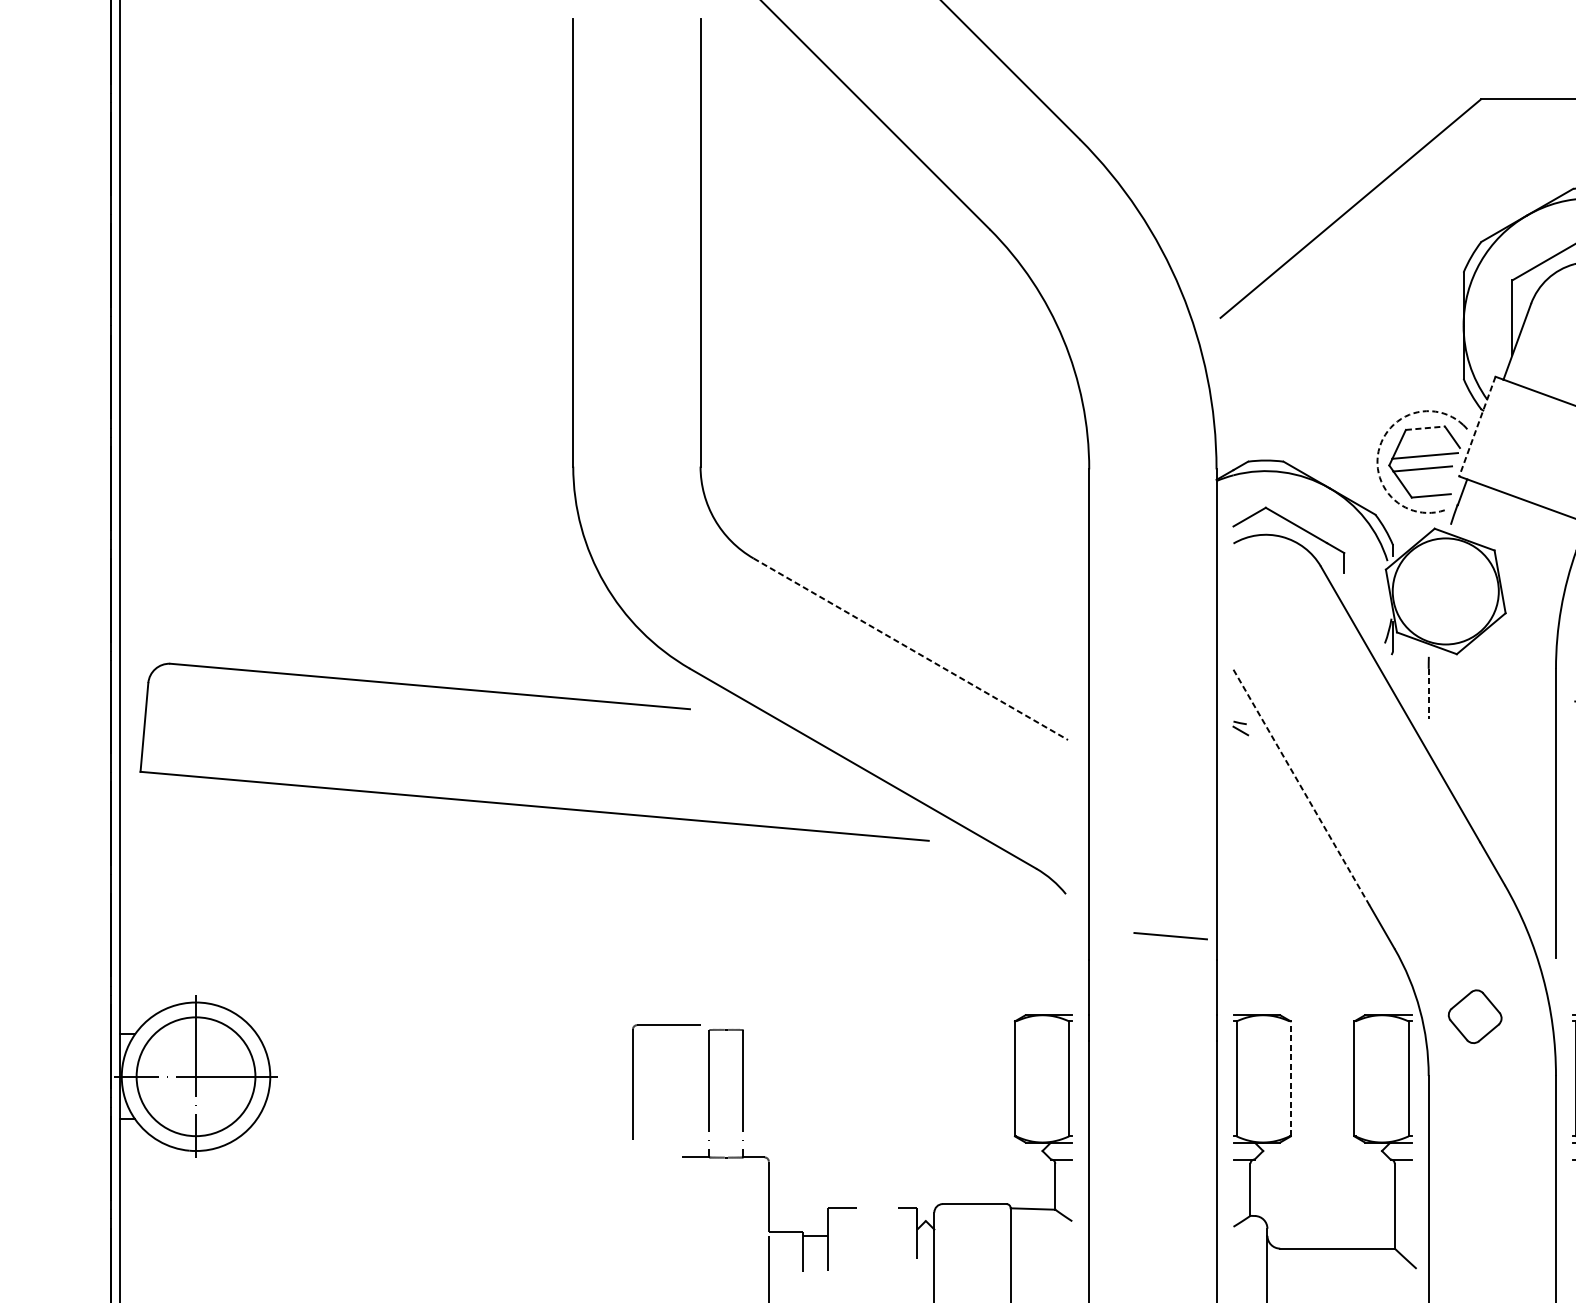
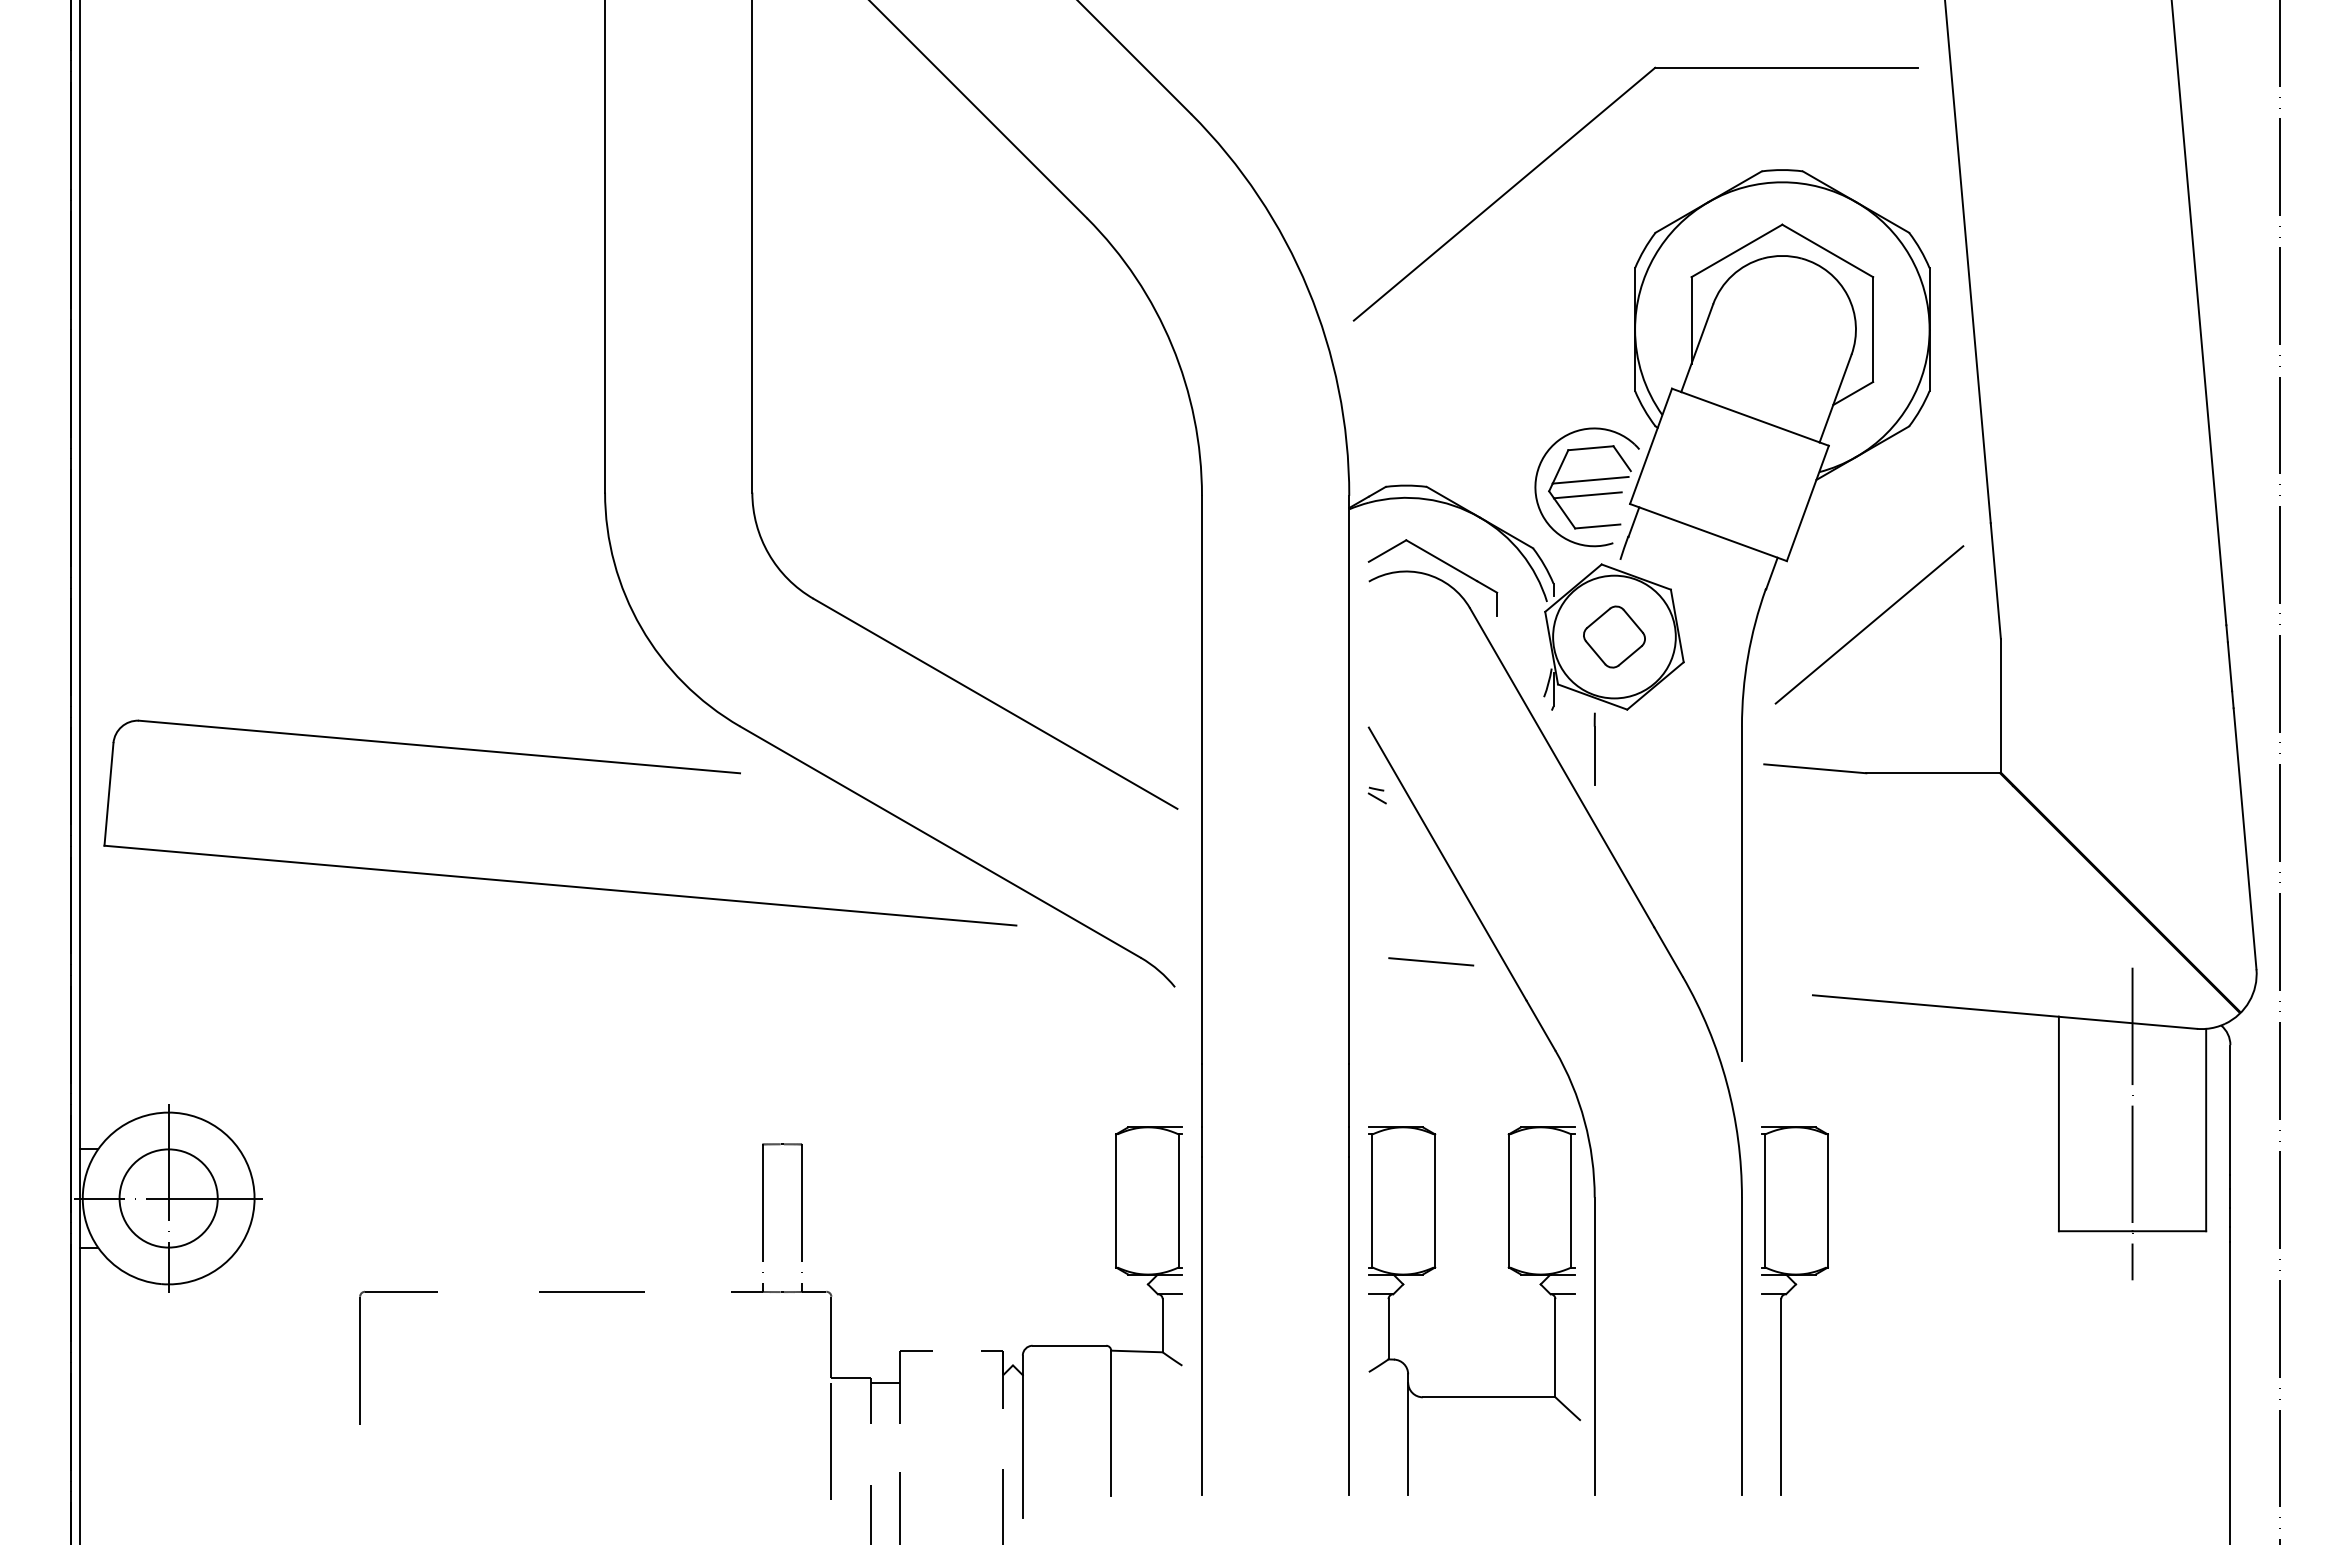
line: (1476, 426) -> (1650, 446), dashed -> solid
line: (1425, 428) -> (1590, 448), dashed -> solid
arc: (1378, 450) -> (1536, 474), dashed -> solid
line: (911, 649) -> (996, 704), dashed -> solid
line: (1428, 694) -> (1594, 756), dashed -> solid
line: (1301, 788) -> (1447, 864), dashed -> solid
line: (1170, 935) -> (1431, 961), moved
part: (1475, 1016) -> (1614, 636), moved
circle: (195, 1076) -> (168, 1198), size x0.71
line: (1291, 1078) -> (1435, 1200), dashed -> solid
part: (633, 1081) -> (360, 1357), moved
line: (561, 1157) -> (591, 1291), added

